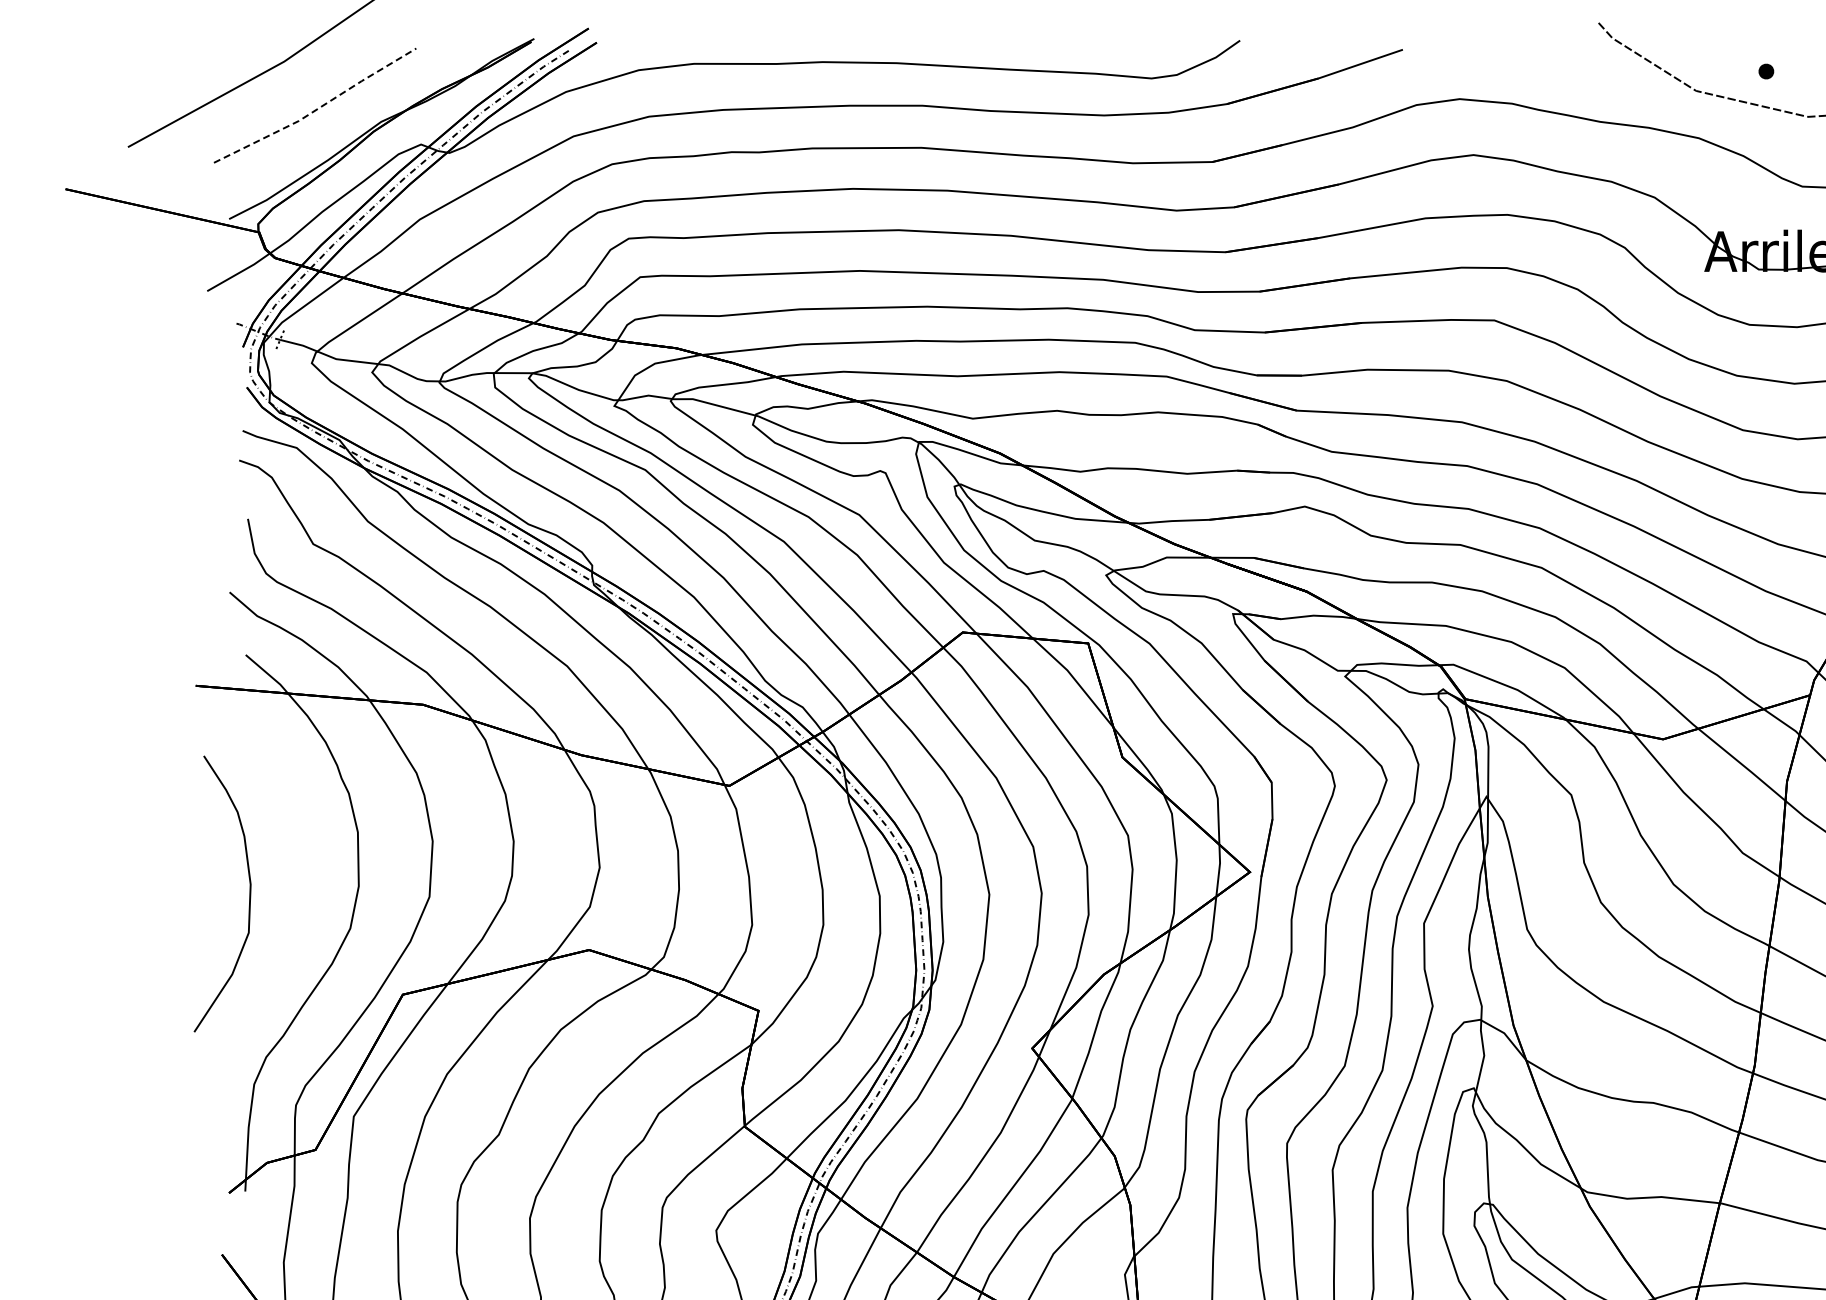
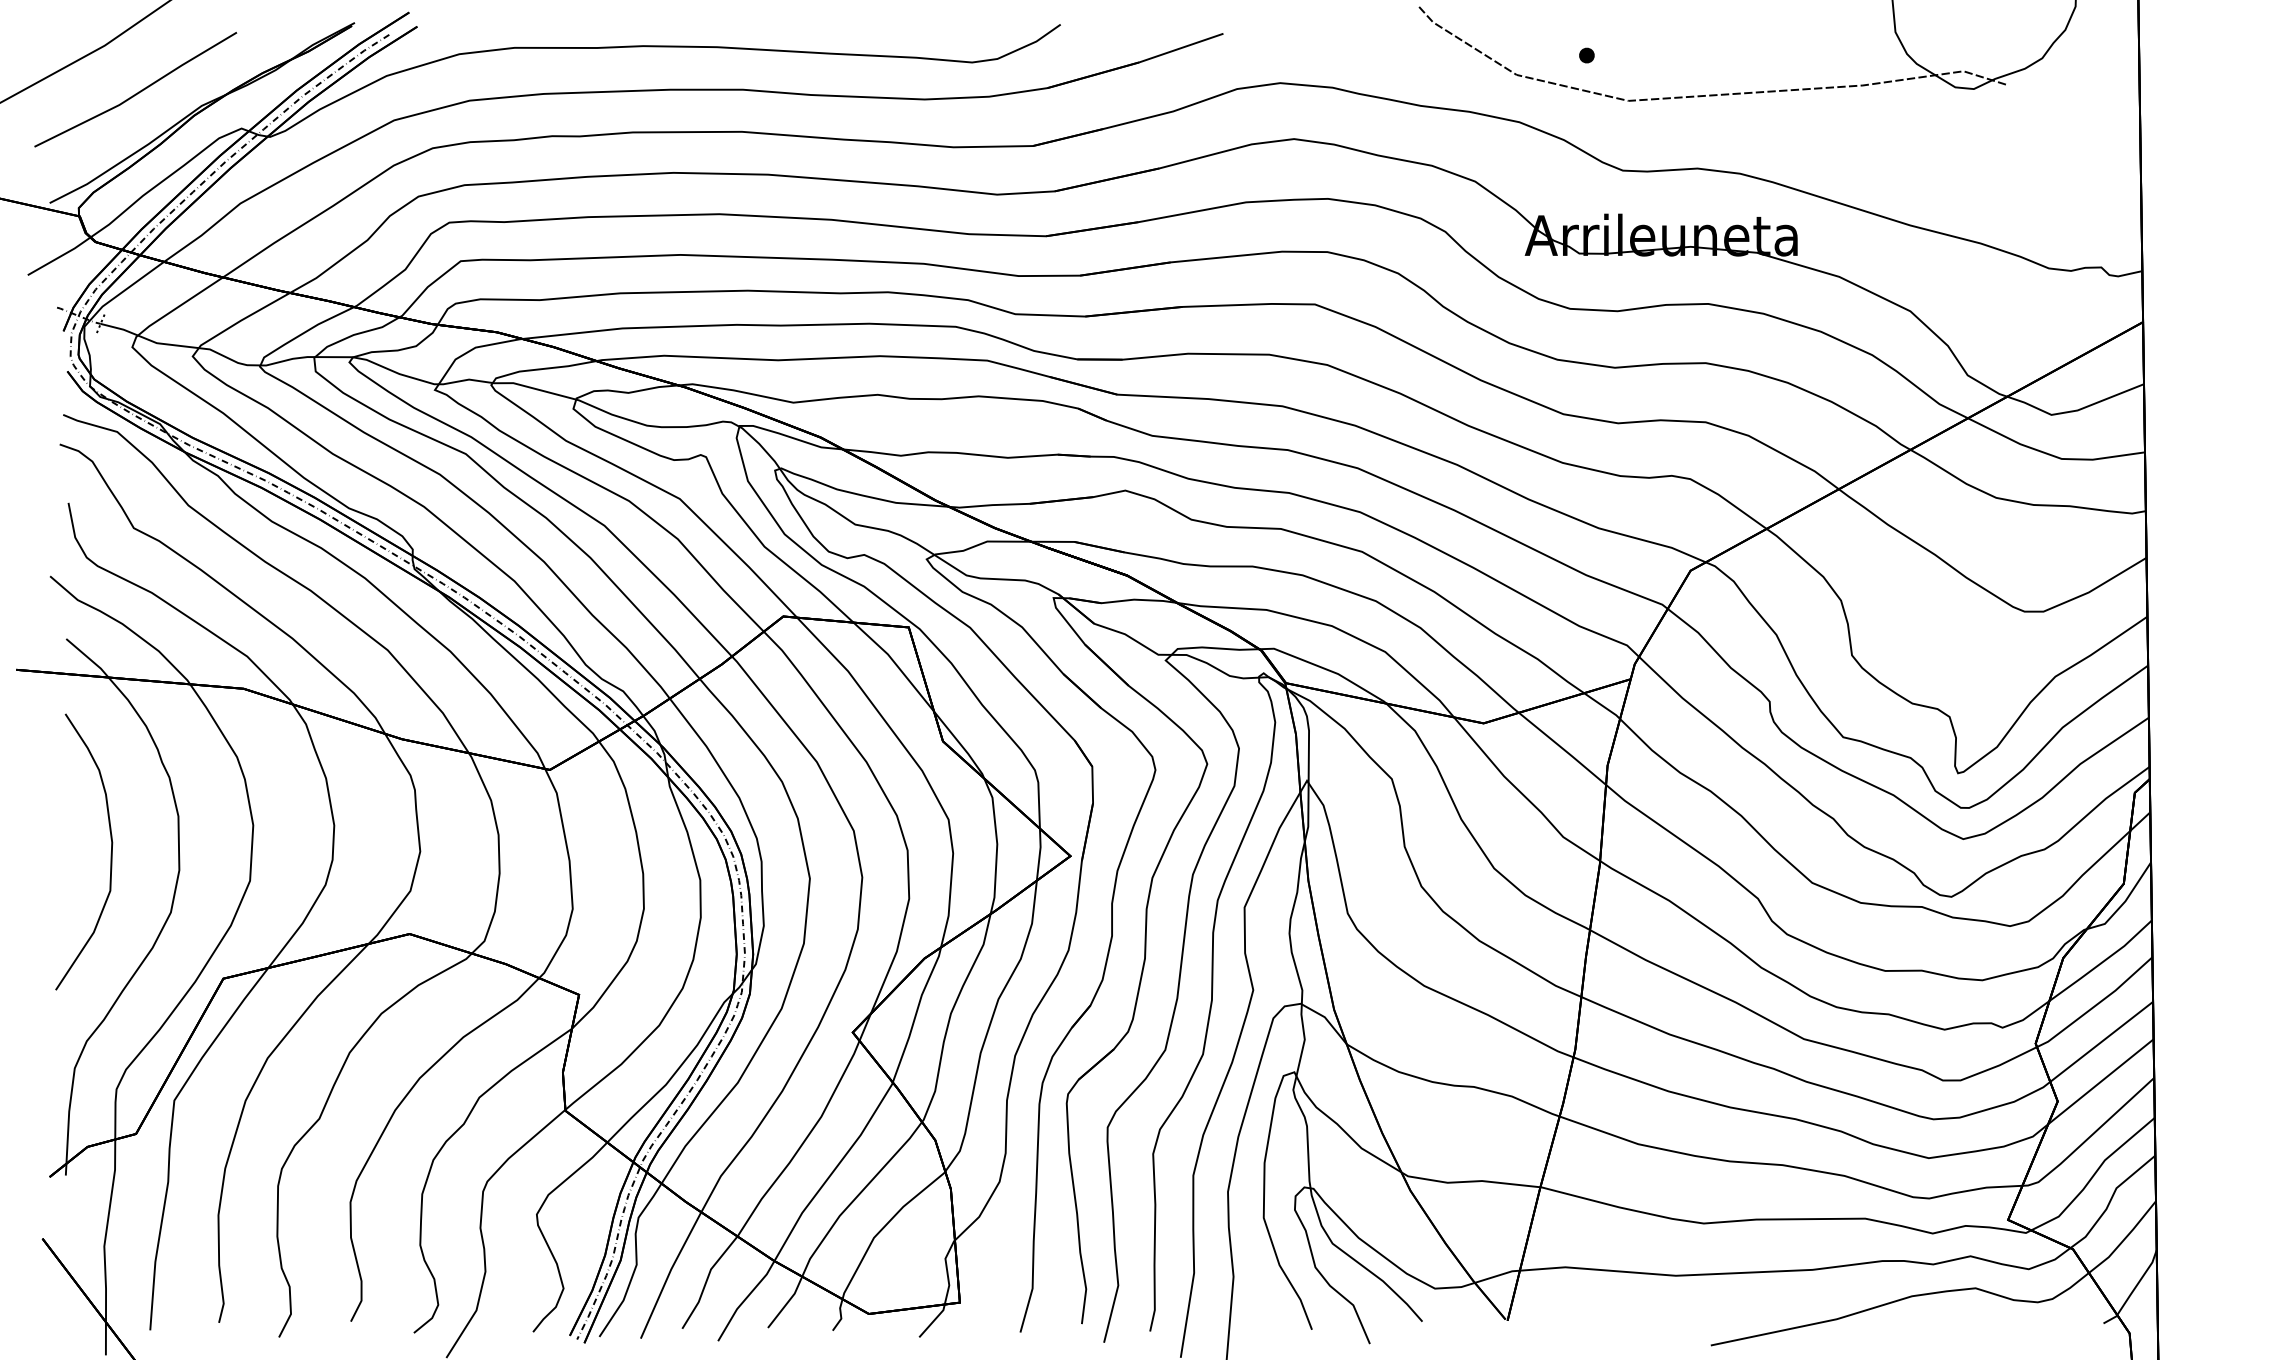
line: (316, 109) -> (137, 93), dashed -> solid
curve: (248, 895) -> (110, 853), moved

